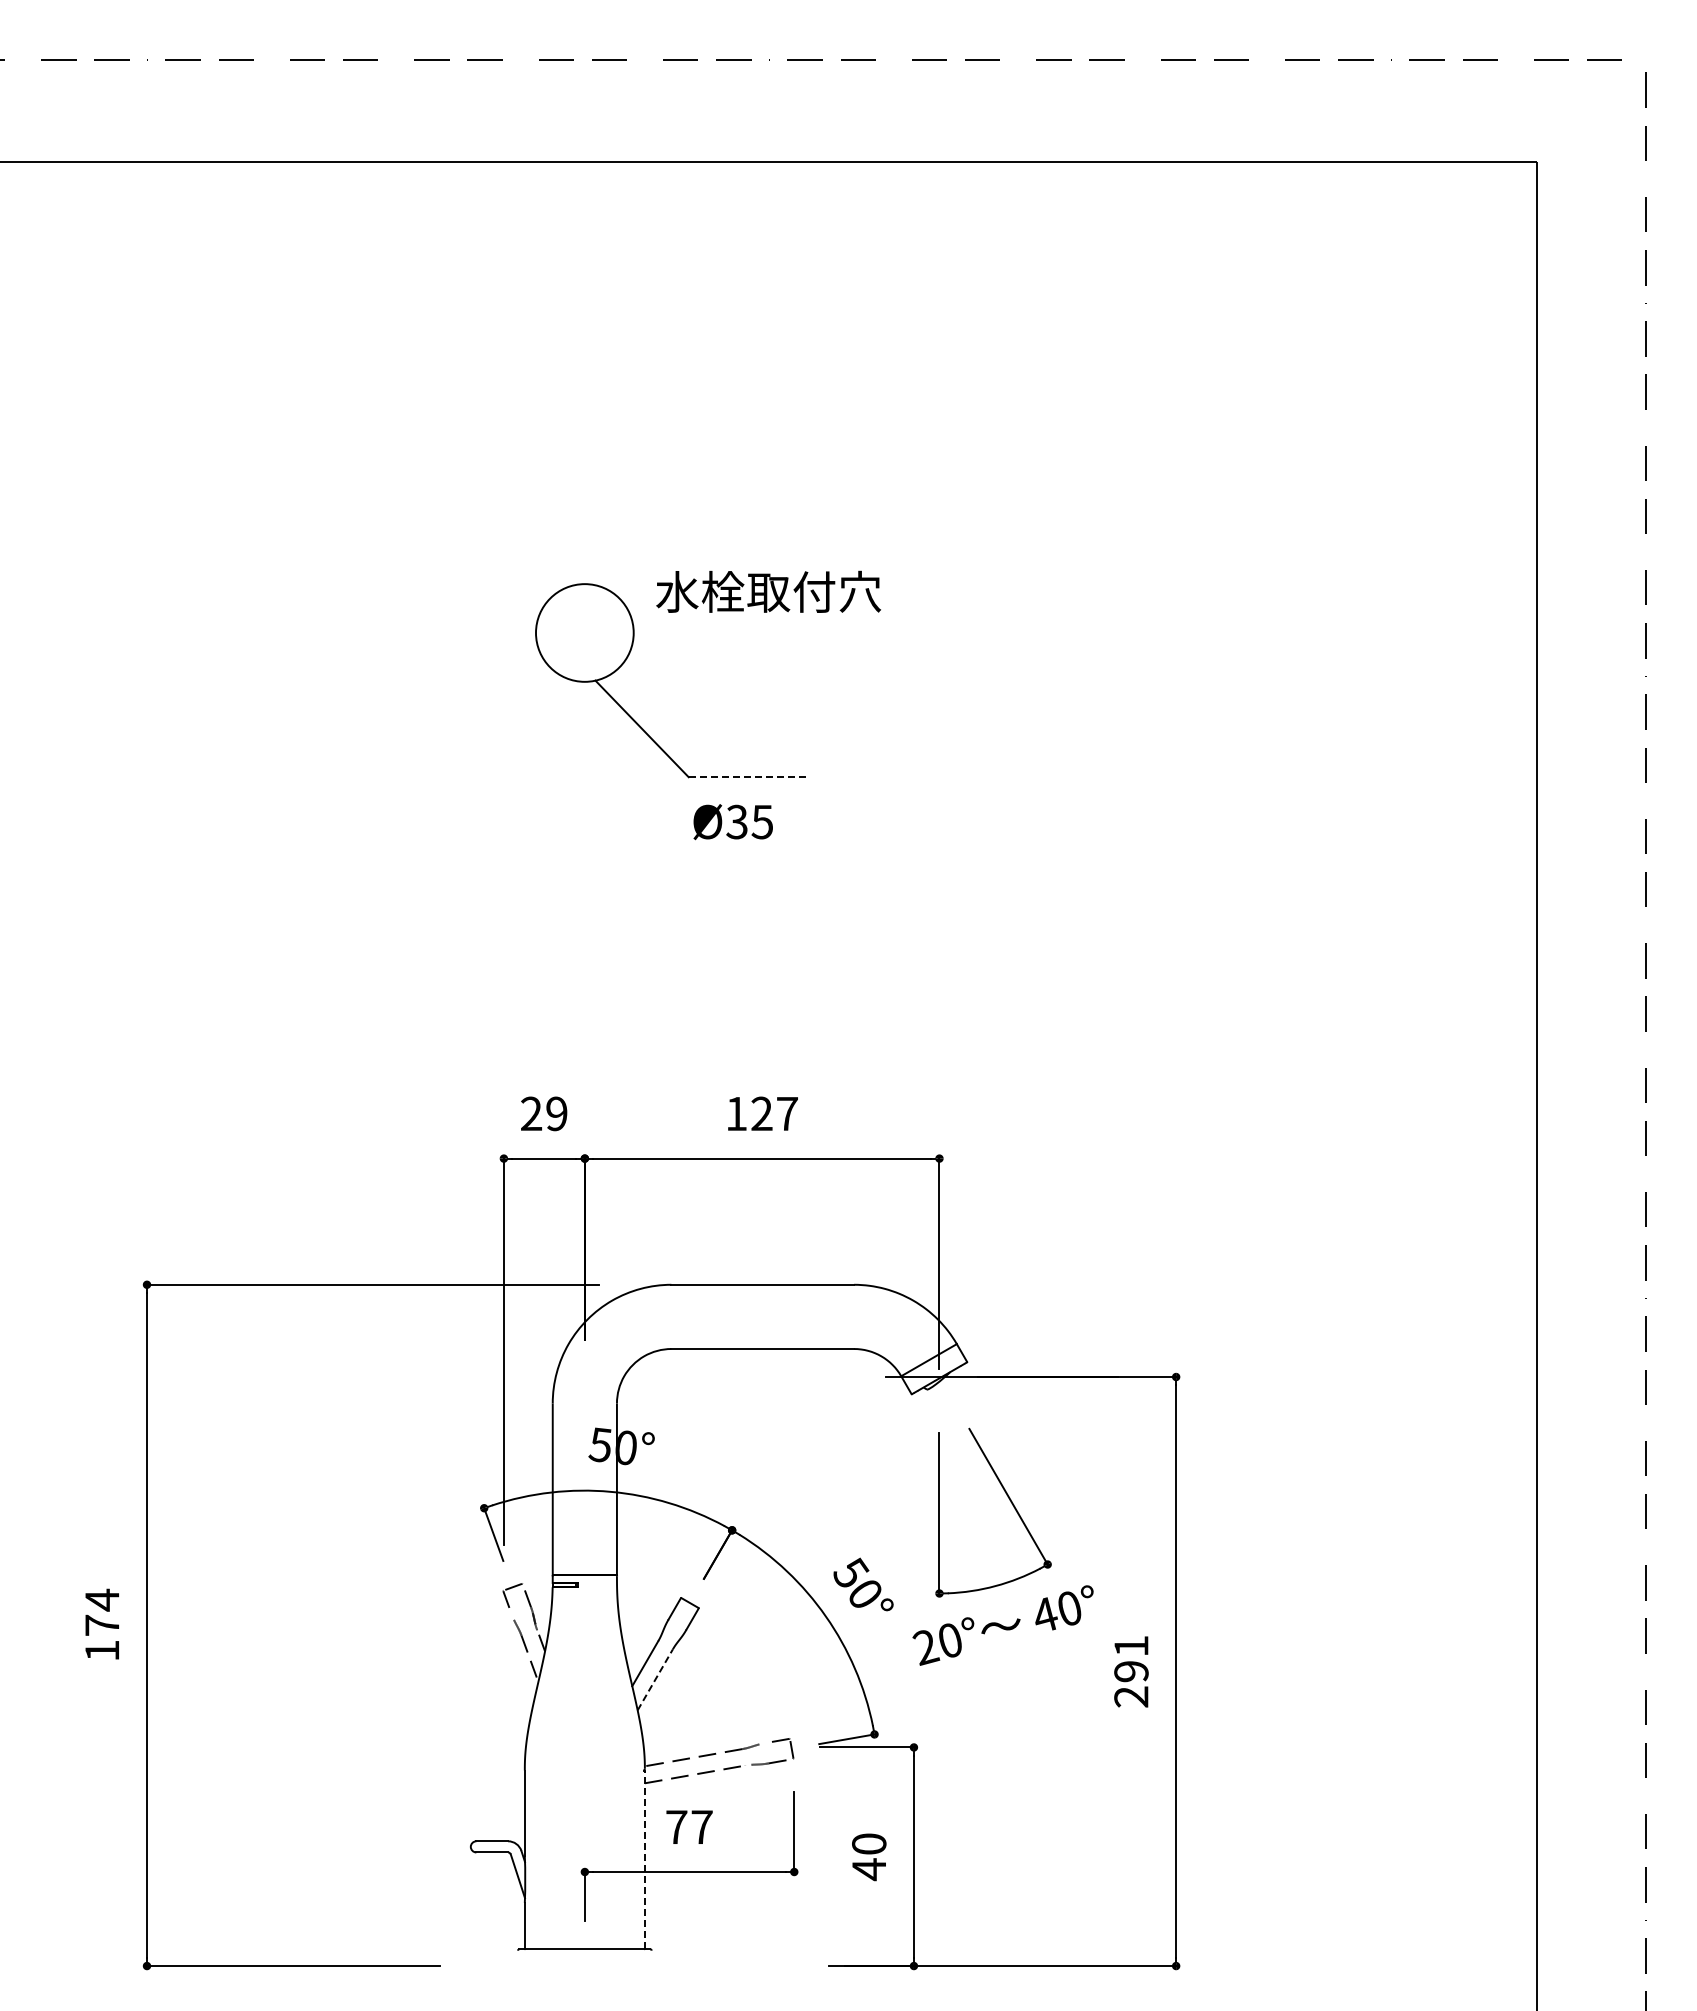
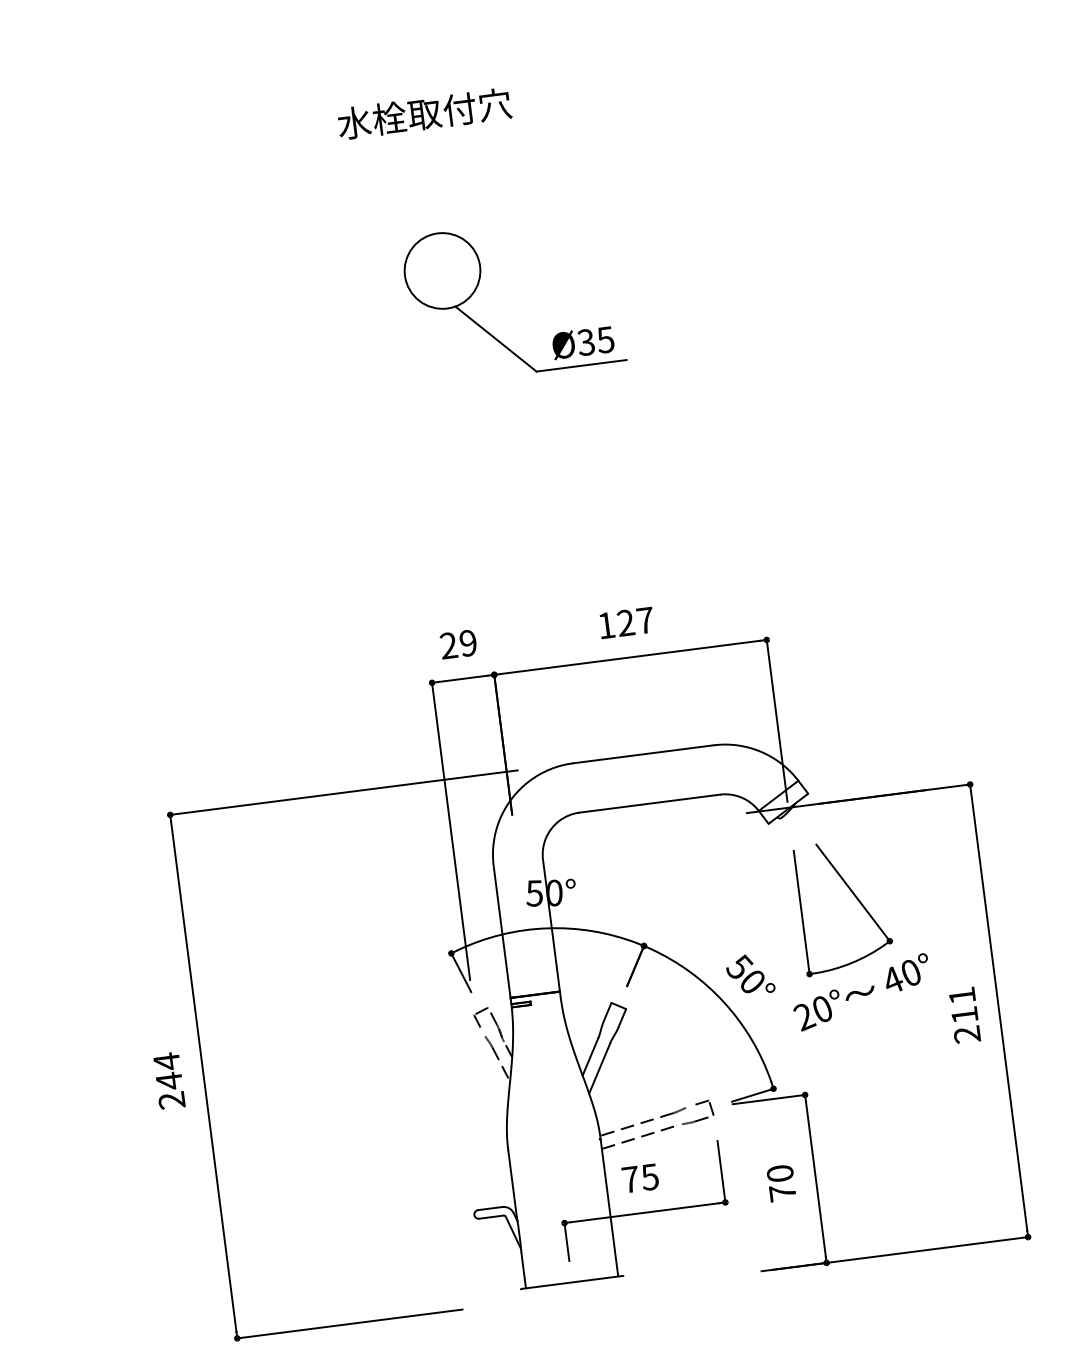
text: (768, 591) -> (424, 113), moved
line: (747, 777) -> (581, 366), dashed -> solid
text: (732, 822) -> (582, 343), moved
text: (101, 1637) -> (169, 1090), 174 -> 244
text: (1131, 1671) -> (964, 1015), 291 -> 211
line: (655, 1679) -> (599, 1068), dashed -> solid
text: (701, 1827) -> (649, 1177), 77 -> 75
line: (644, 1859) -> (609, 1207), dashed -> solid
text: (868, 1869) -> (782, 1193), 40 -> 70

